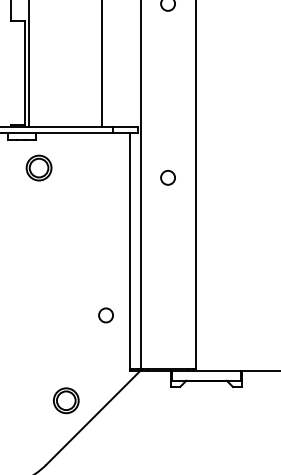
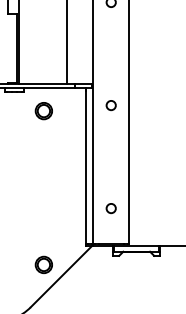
part: (38, 168) -> (43, 111), moved
circle: (166, 177) -> (110, 105), moved
circle: (104, 315) -> (110, 208), moved

